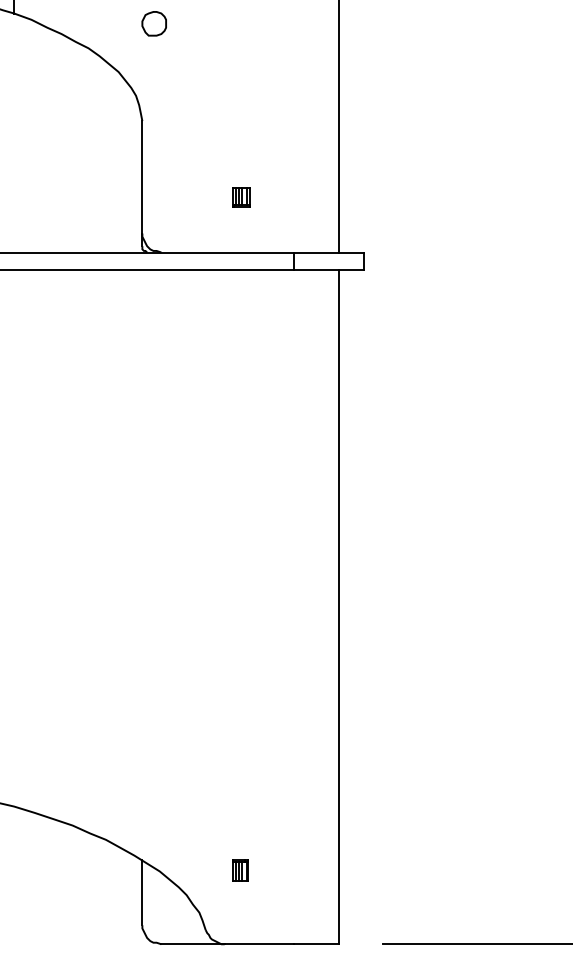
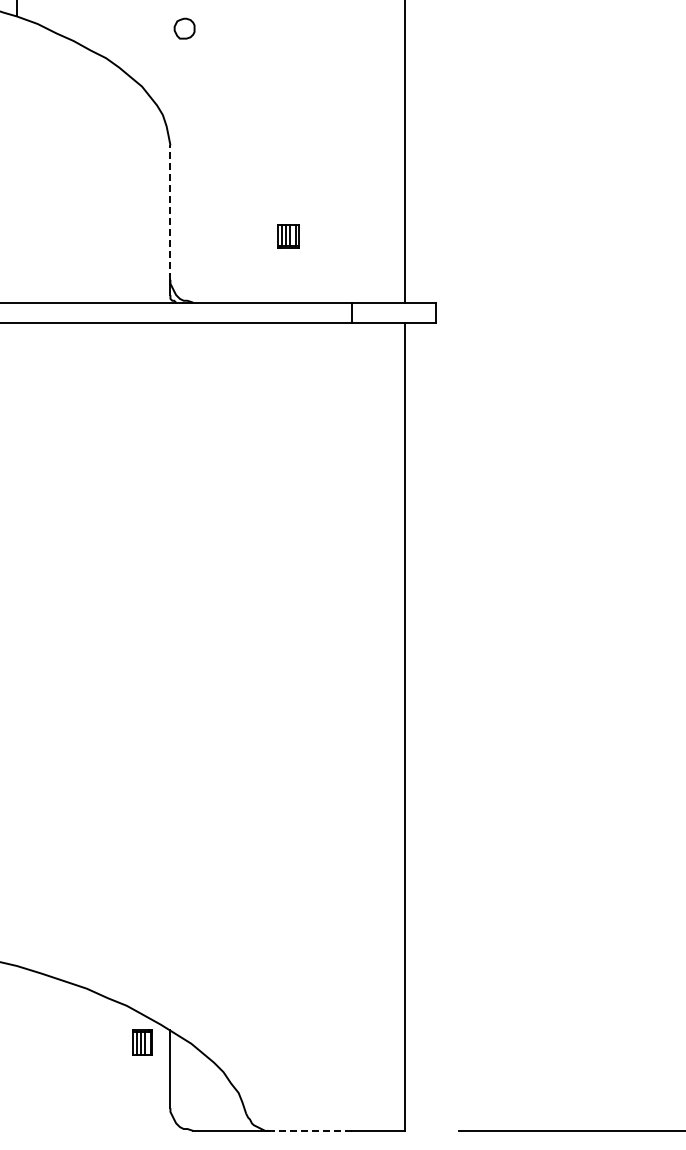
part: (154, 23) -> (184, 28), size x0.7
line: (142, 177) -> (170, 212), solid -> dashed
part: (240, 870) -> (142, 1042), moved
line: (259, 943) -> (310, 1130), solid -> dashed

